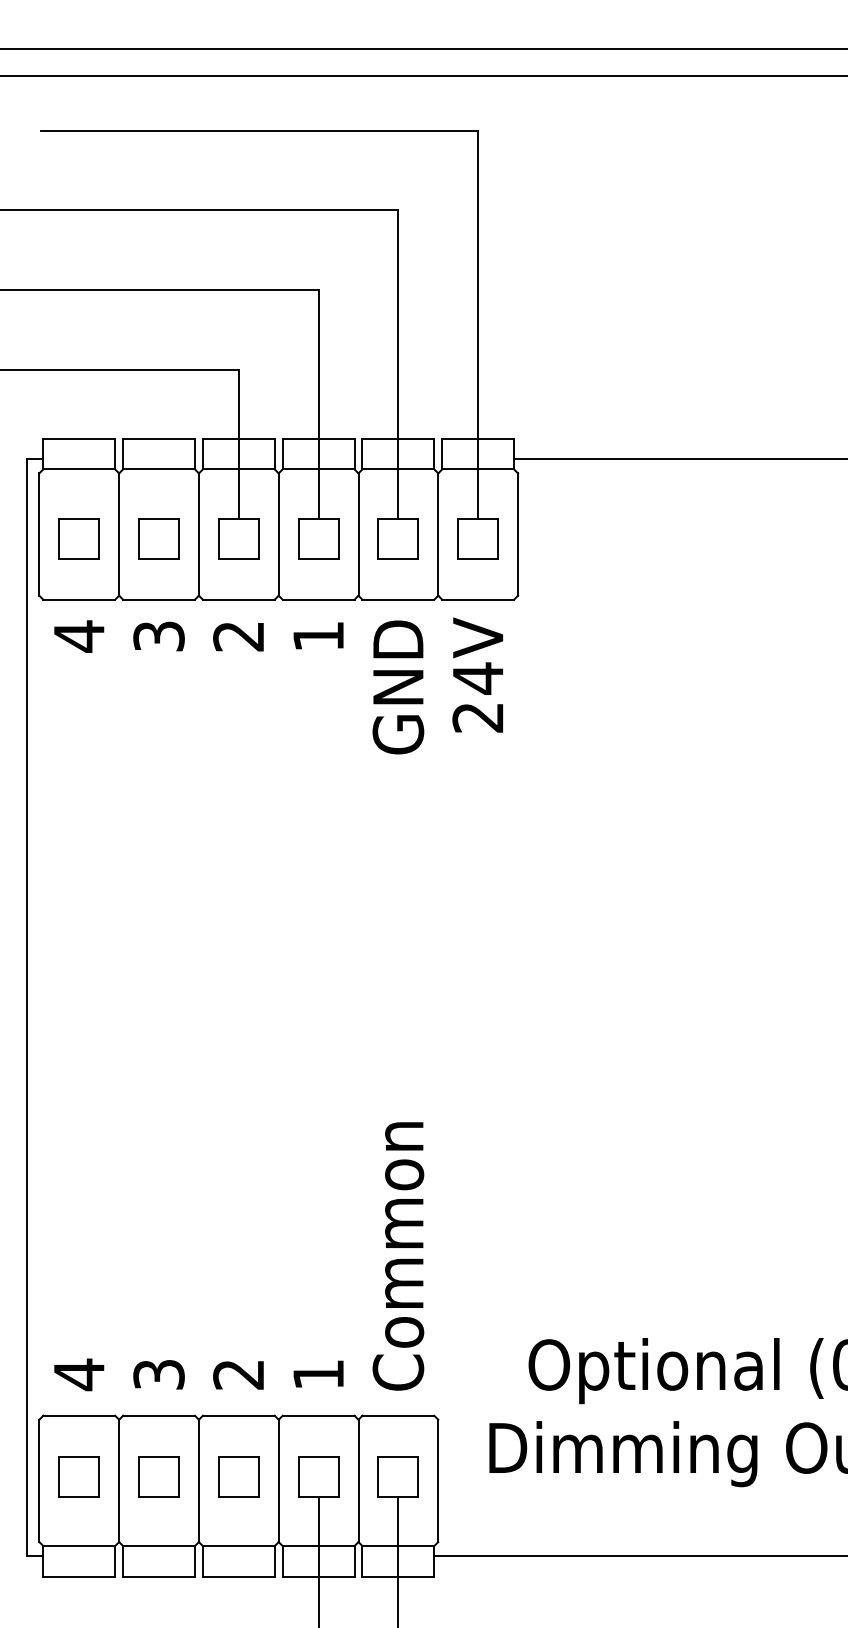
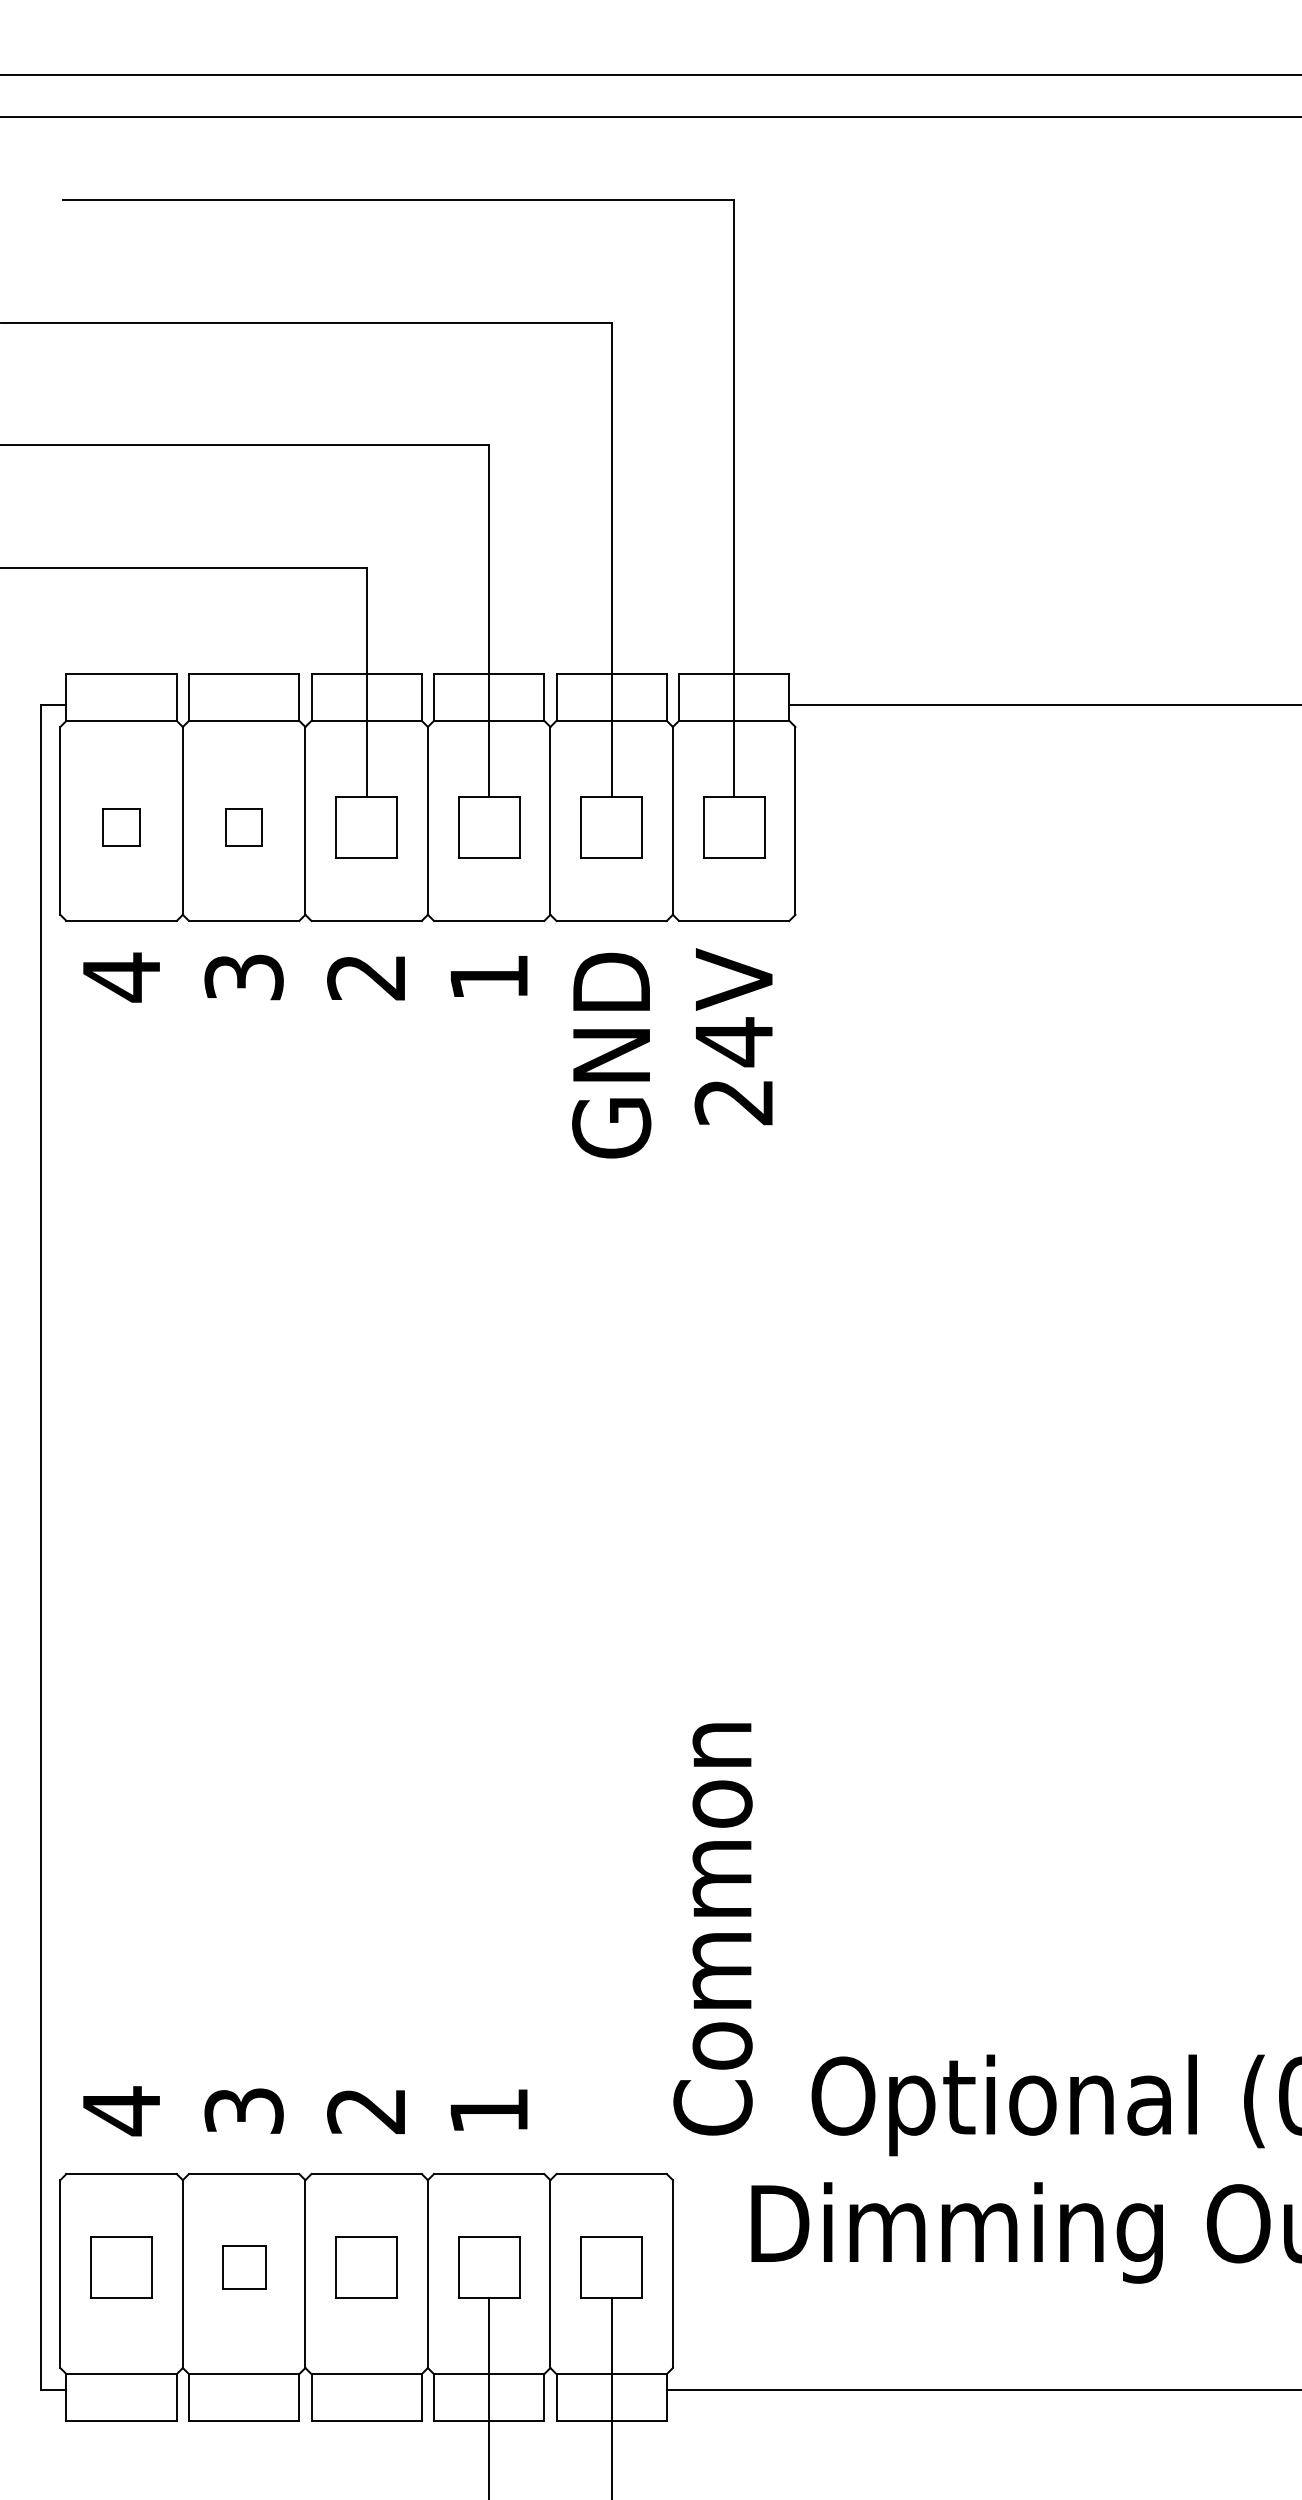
part: (78, 538) -> (120, 826), size x0.6
part: (158, 538) -> (243, 826), size x0.6
text: (398, 1256) -> (713, 1929), moved
part: (158, 1476) -> (243, 2267), size x0.7

